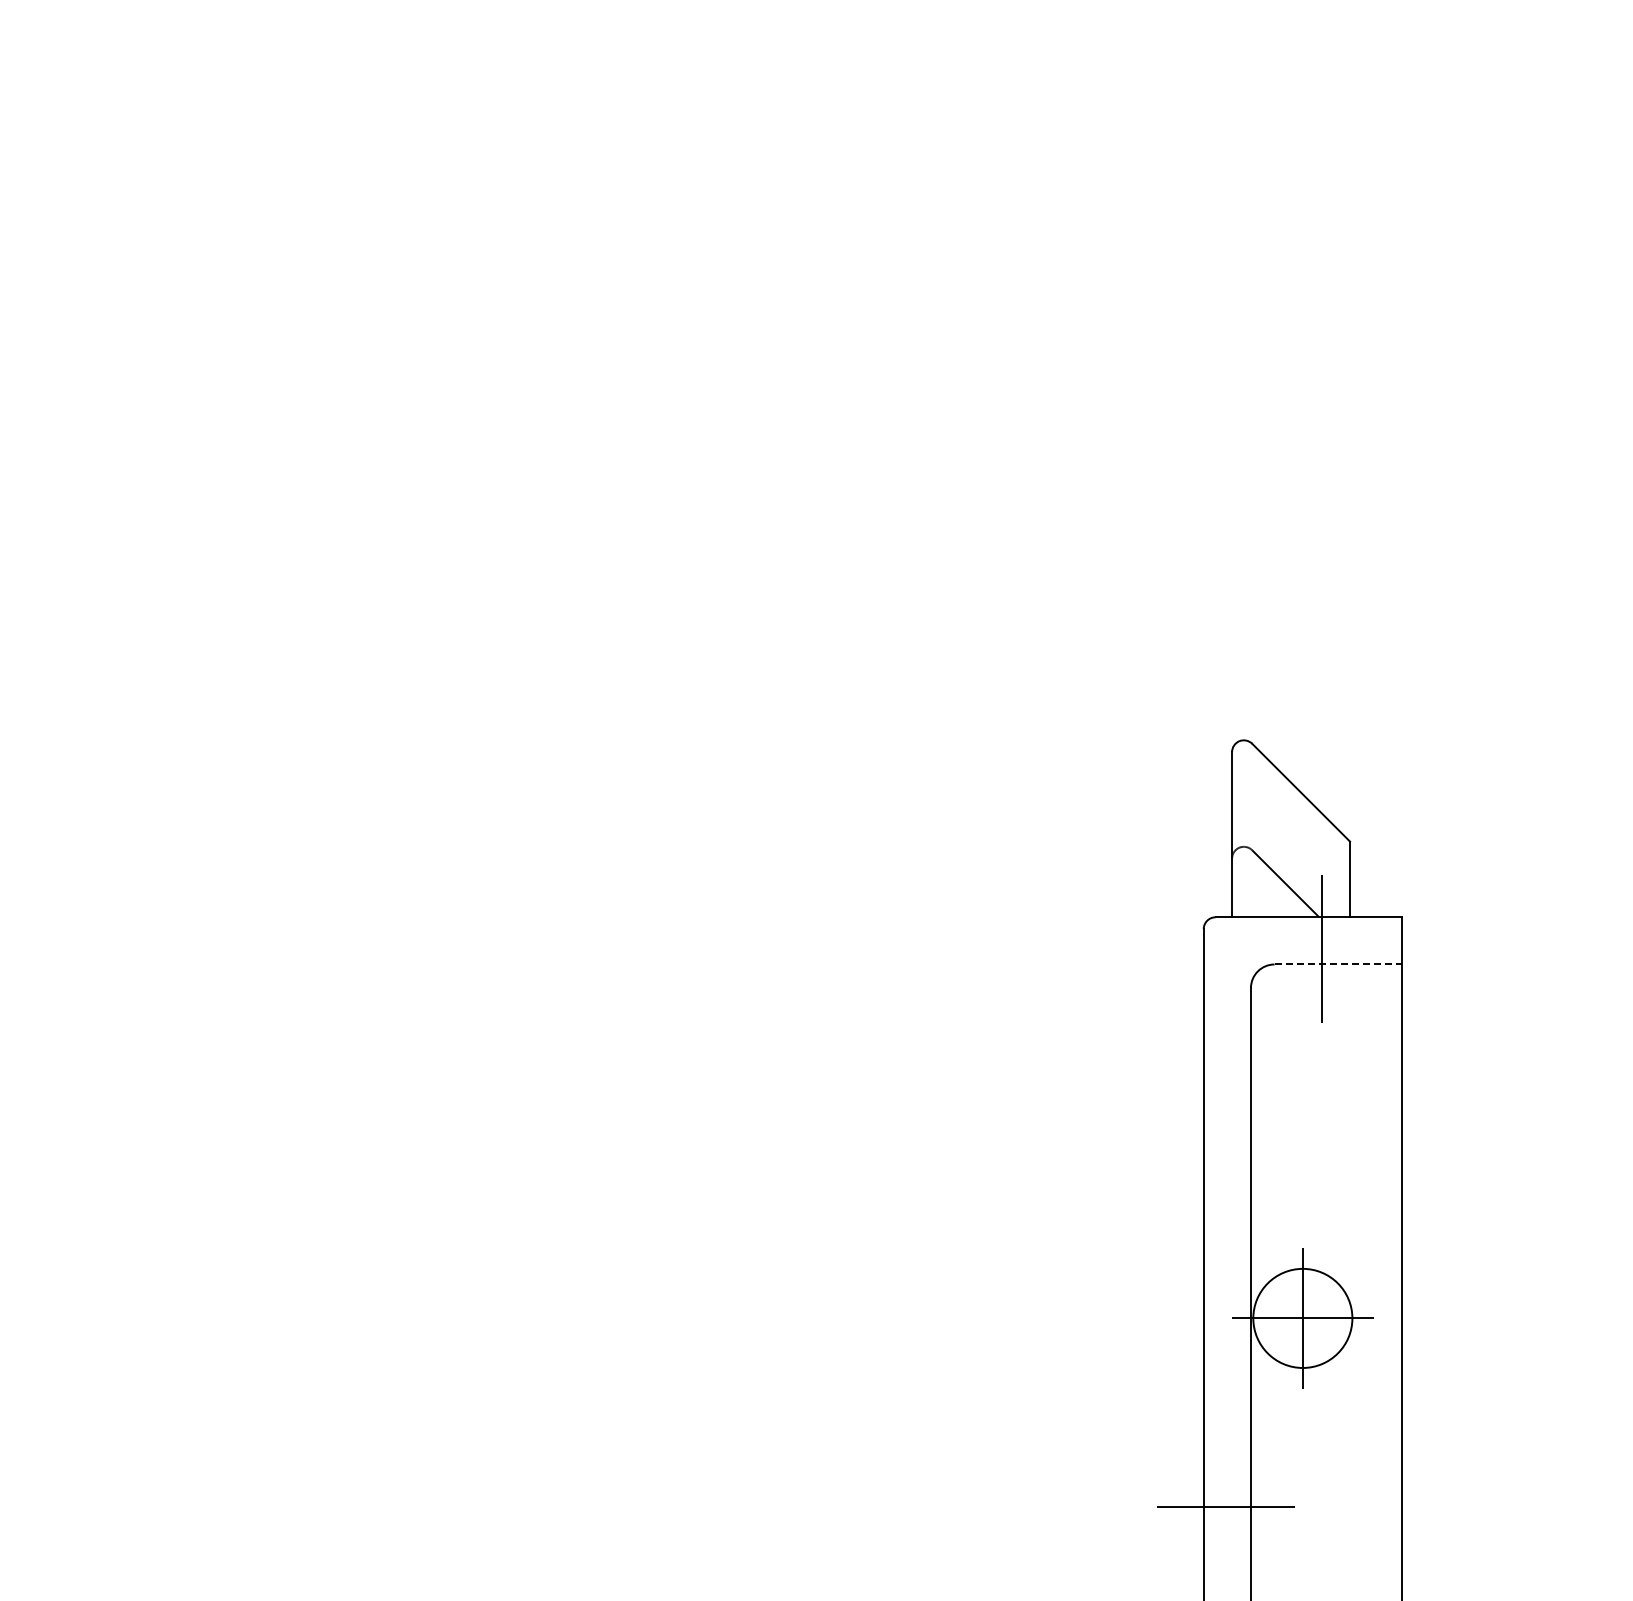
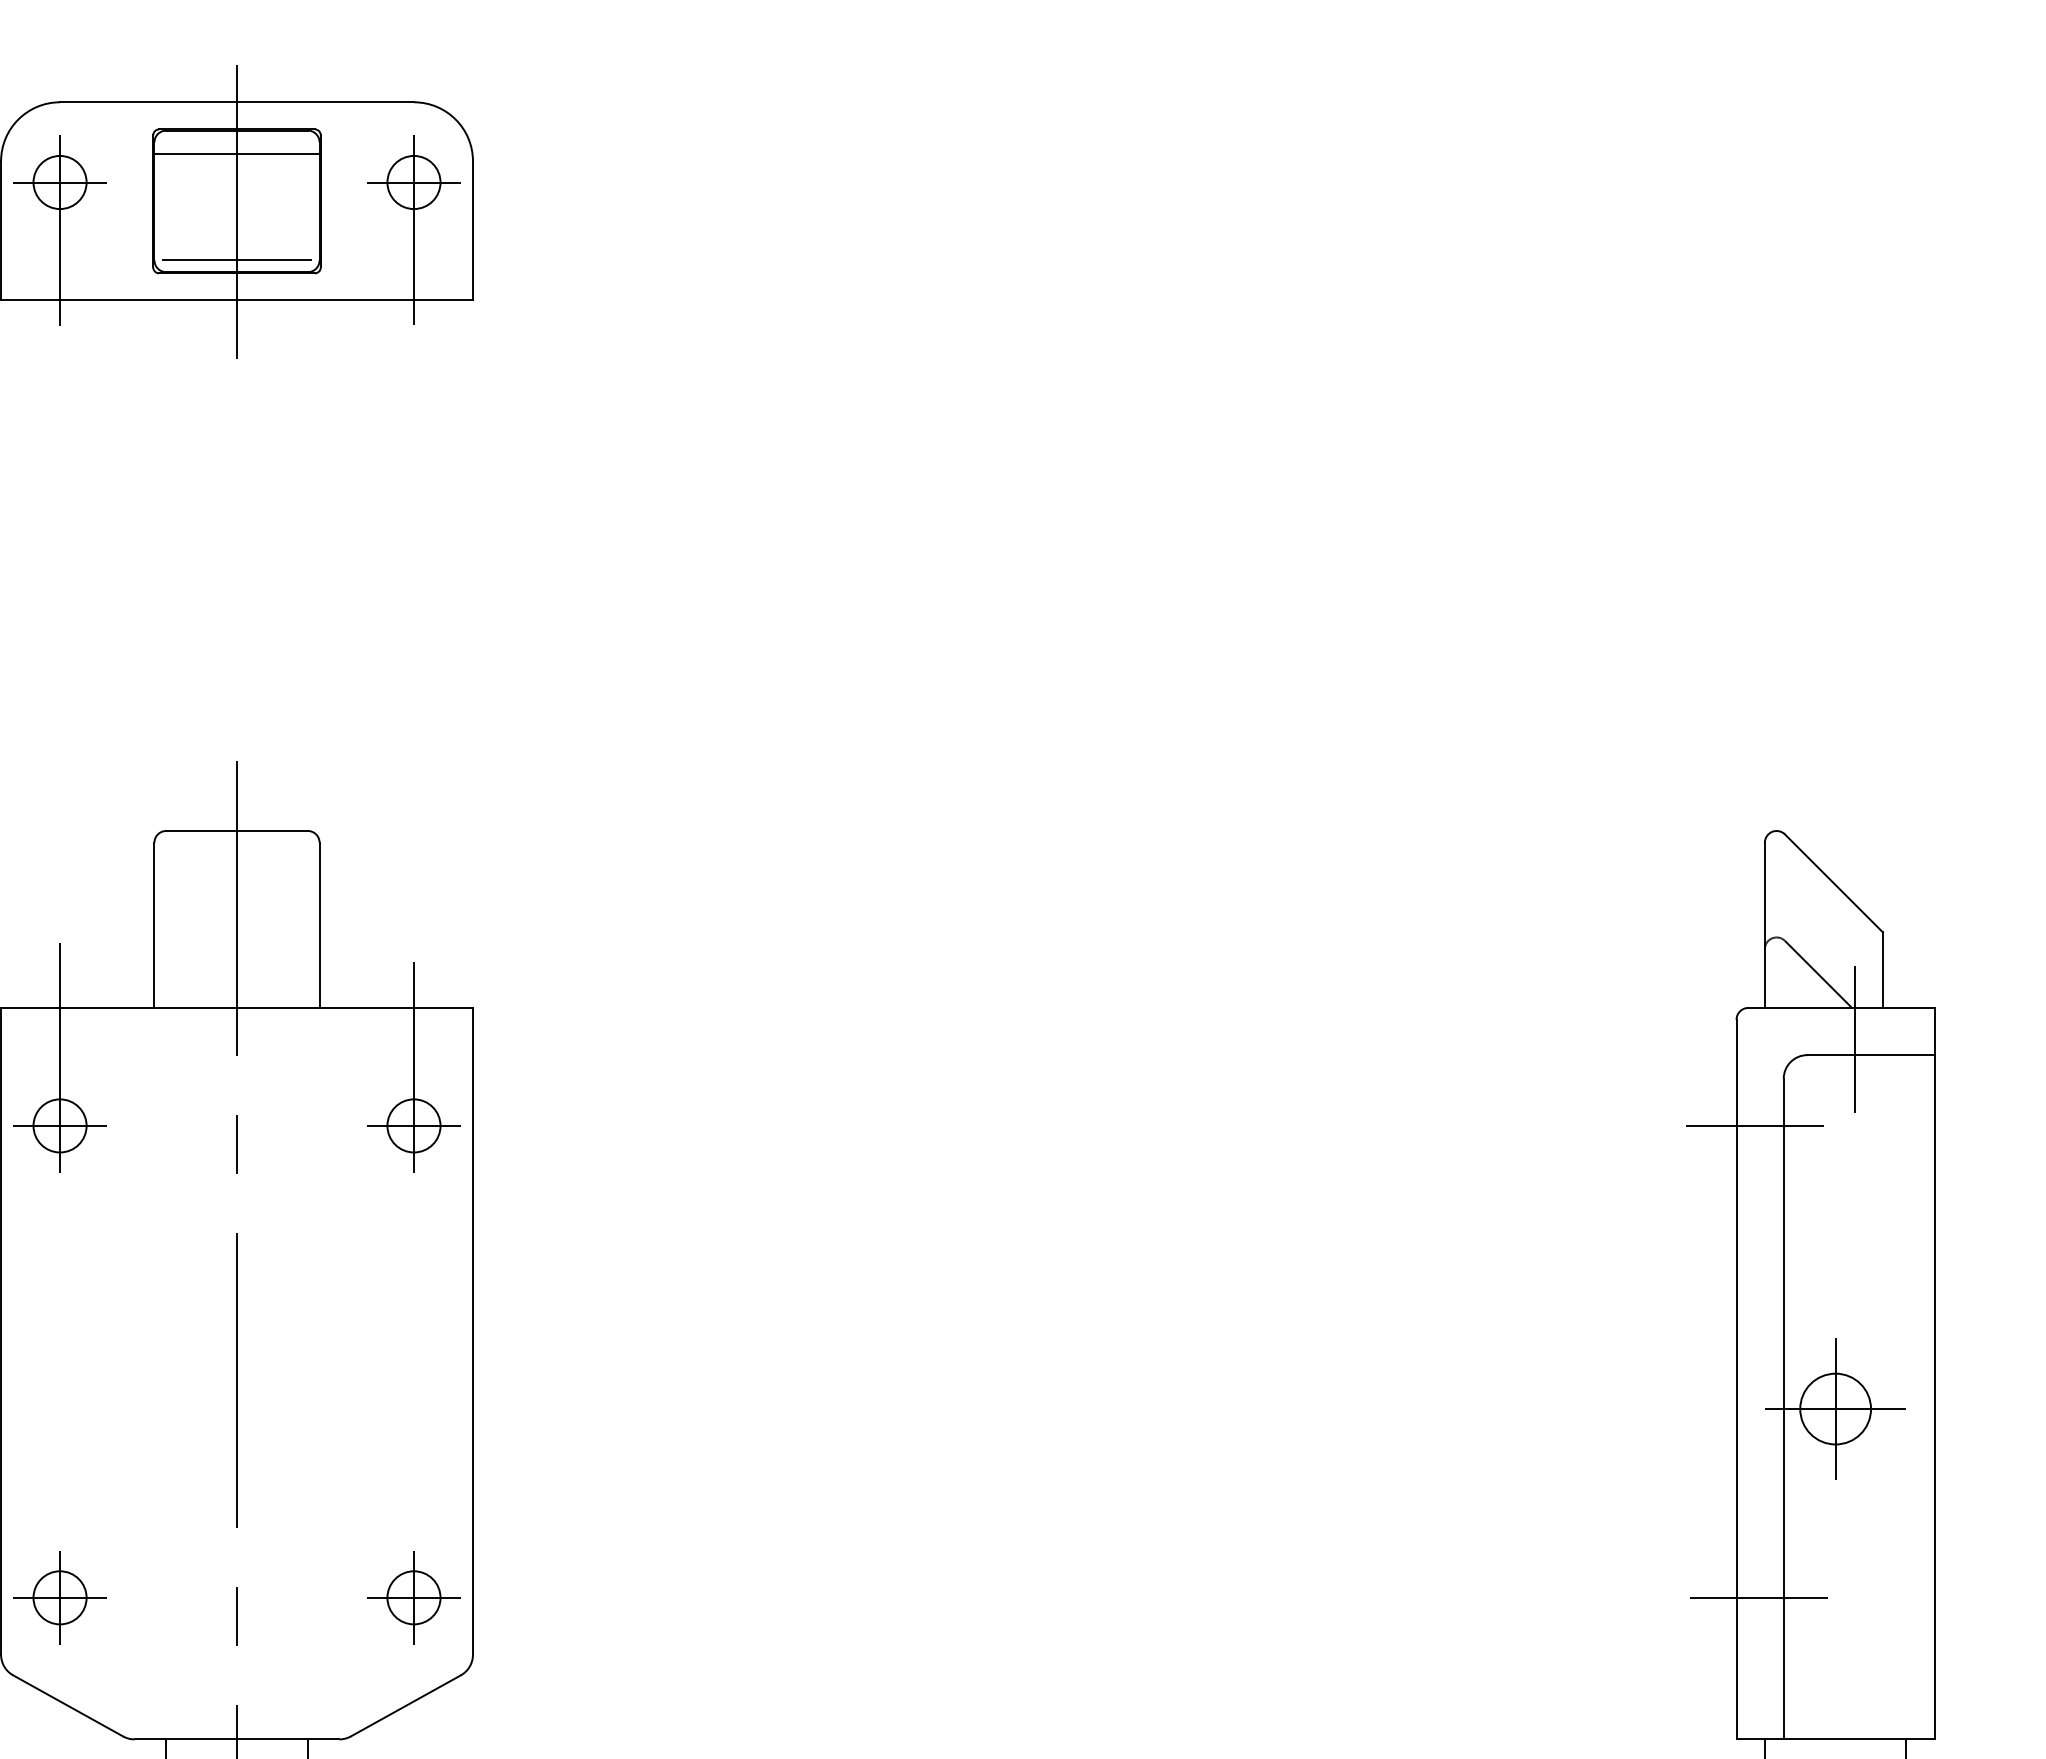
line: (1338, 964) -> (1871, 1055), dashed -> solid
line: (1222, 1034) -> (1755, 1125), added
circle: (1302, 1317) -> (1835, 1408), size x0.71

